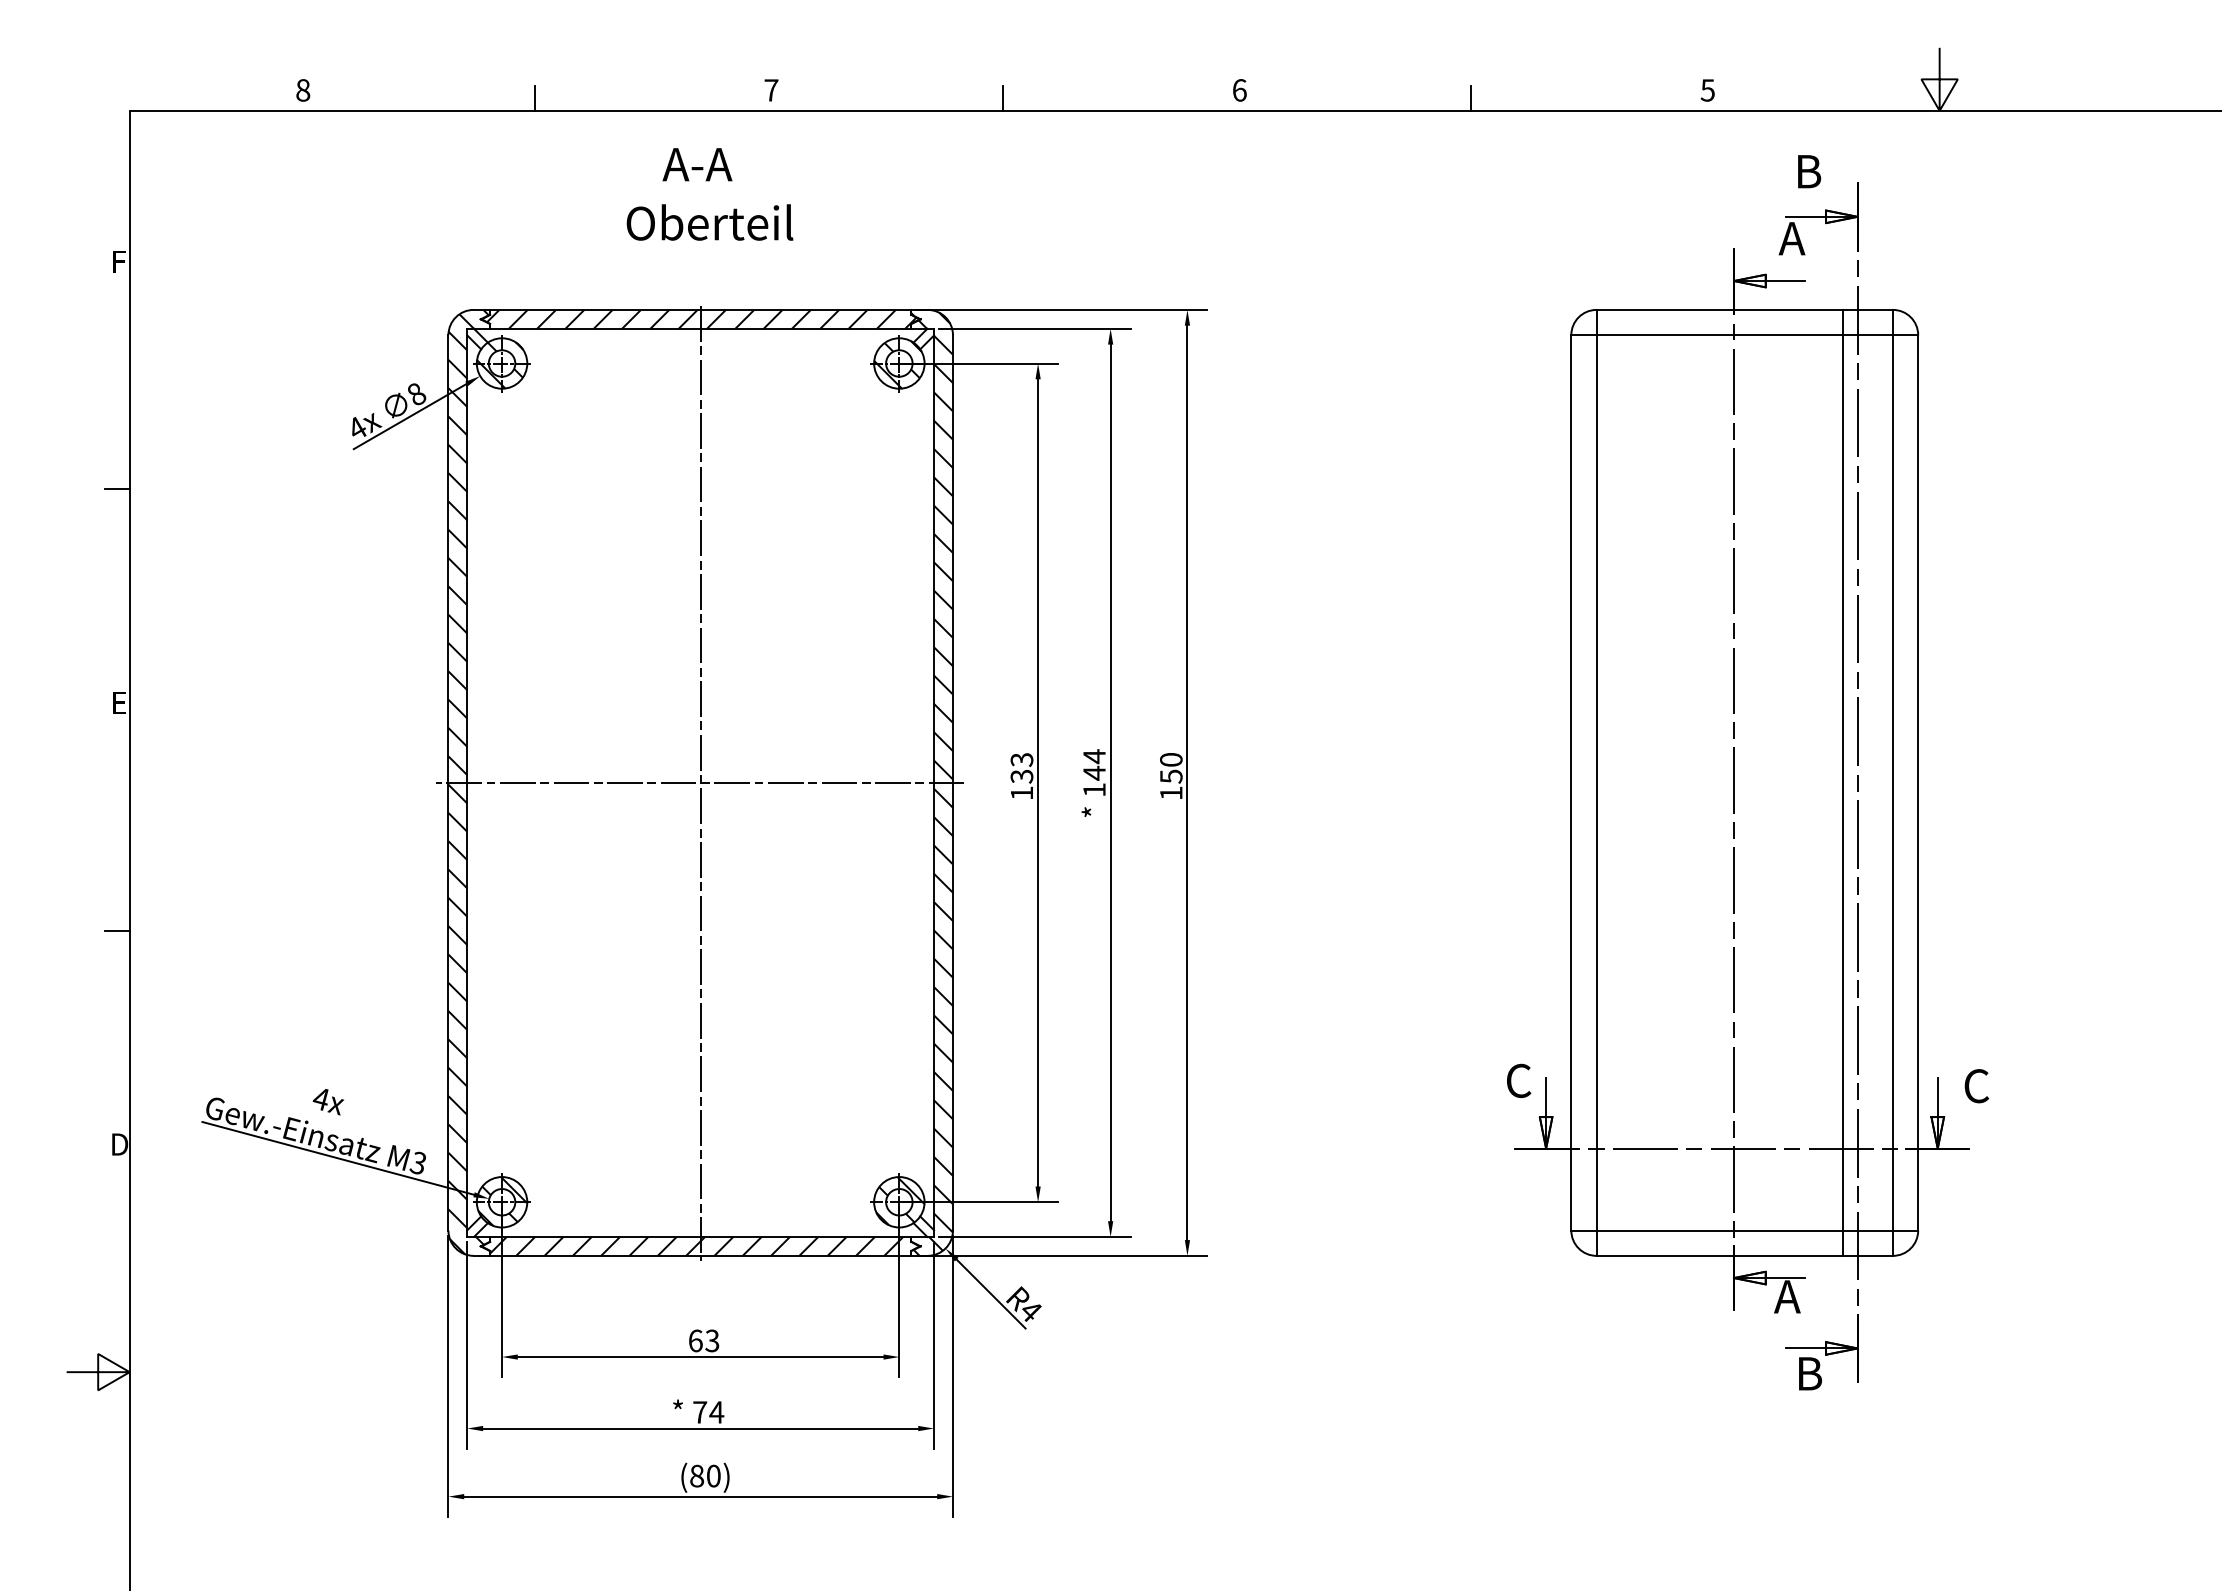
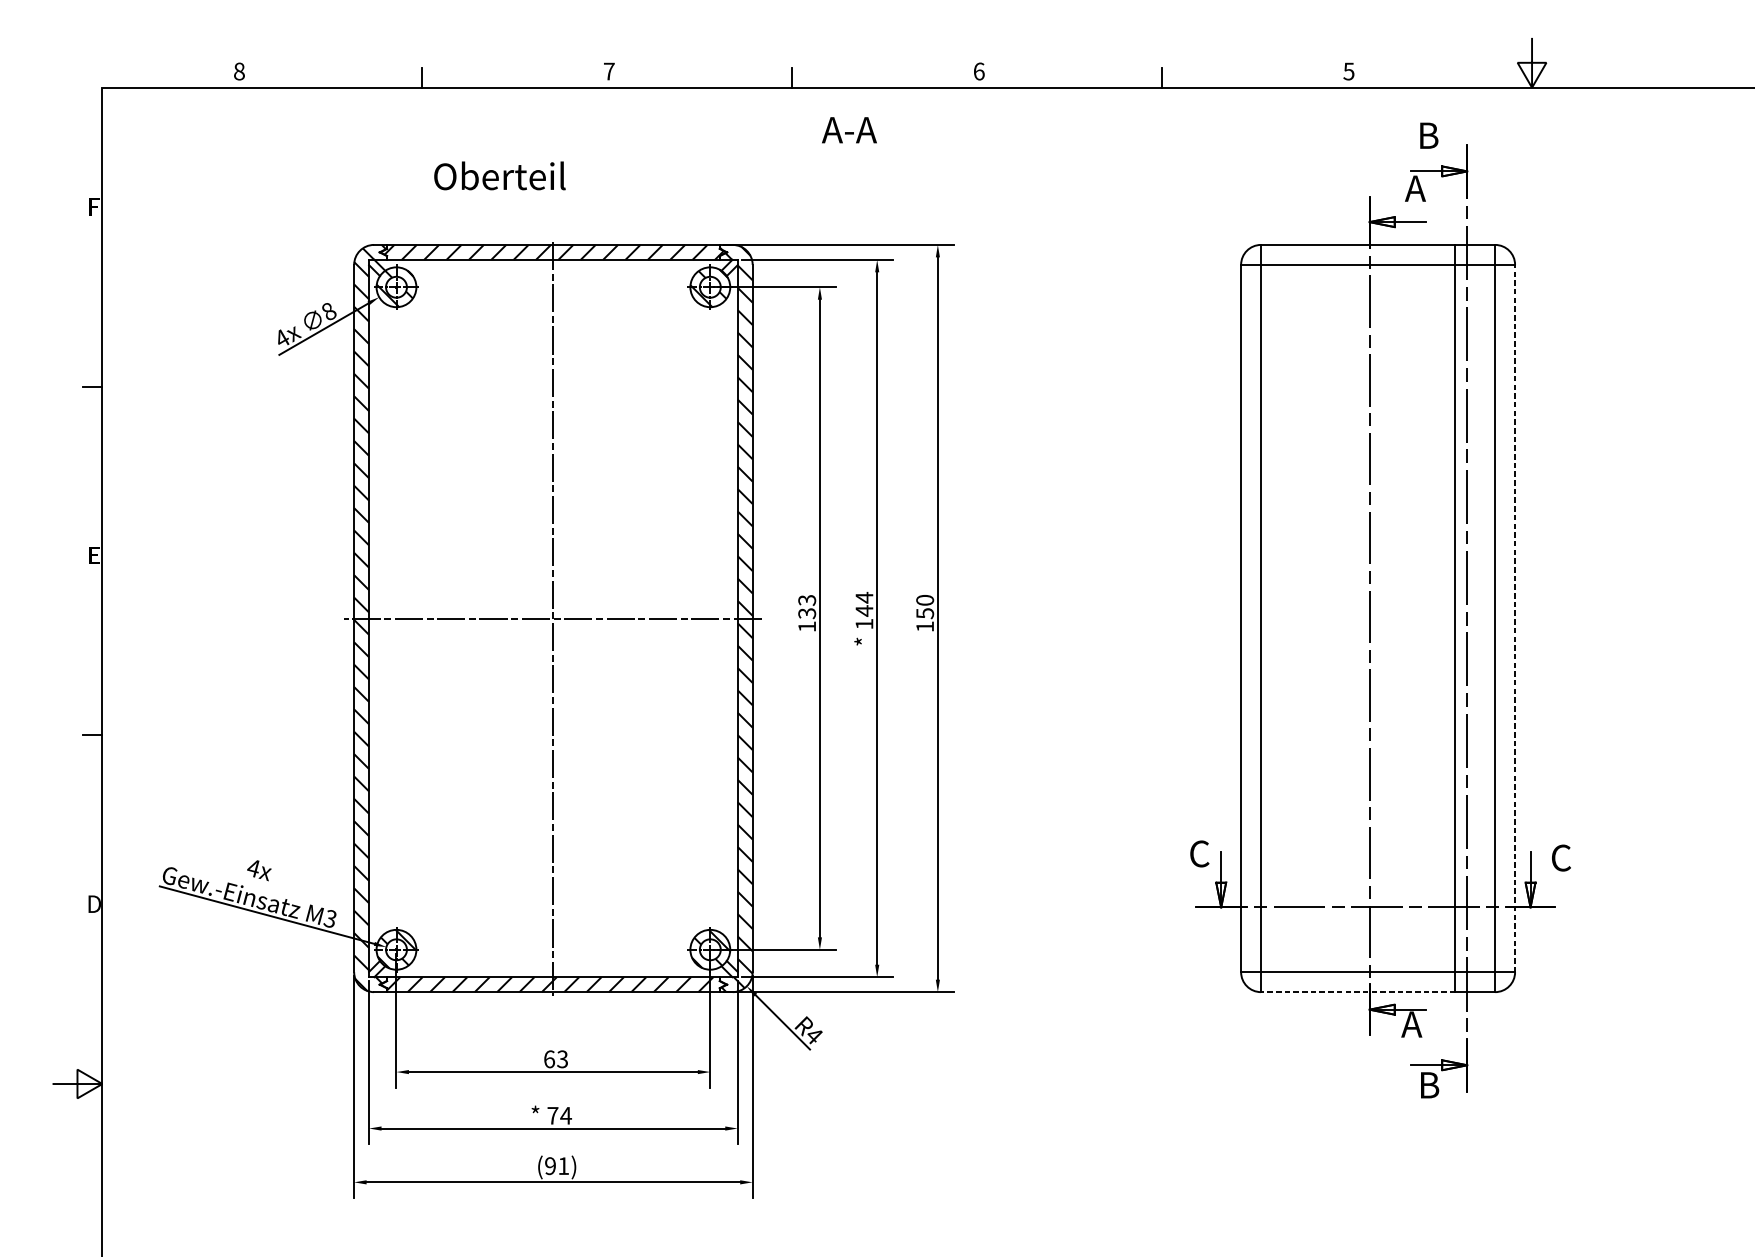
text: (697, 164) -> (849, 130), moved
text: (709, 222) -> (499, 175), moved
line: (1918, 782) -> (1515, 618), solid -> dashed
line: (1719, 1255) -> (1358, 991), solid -> dashed
text: (705, 1475) -> (557, 1165), (80) -> (91)

